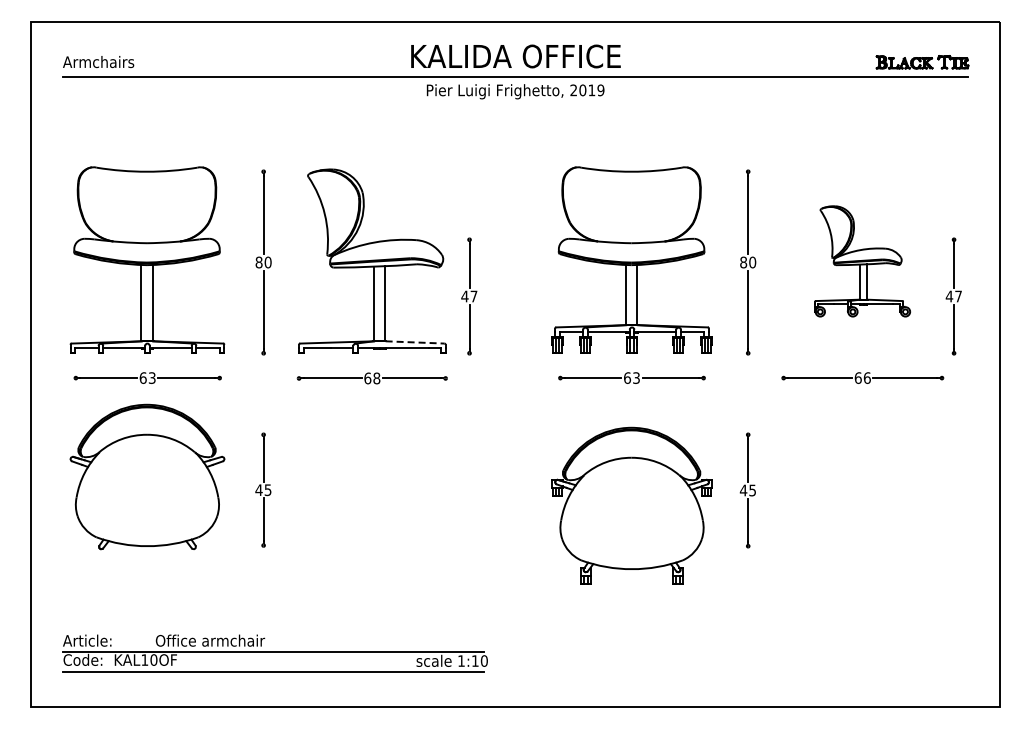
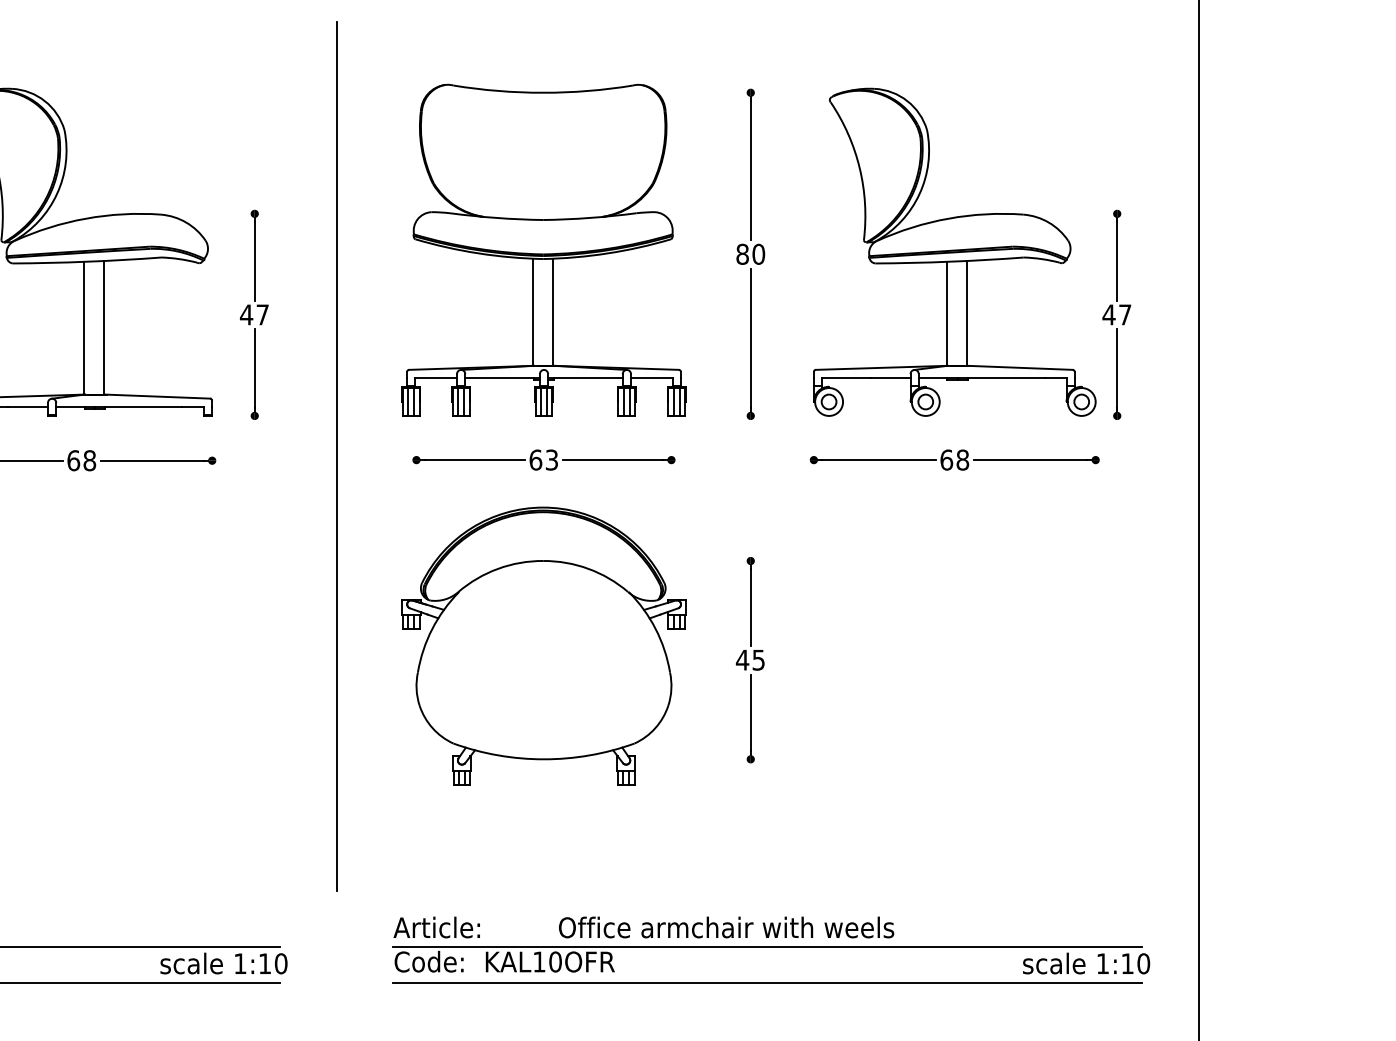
part: (862, 261) -> (954, 252), size x1.67
line: (415, 342) -> (158, 396), dashed -> solid
line: (515, 376) -> (336, 457), added
text: (866, 377) -> (961, 459), 66 -> 68
part: (631, 505) -> (543, 645), moved
part: (759, 653) -> (770, 950), added

